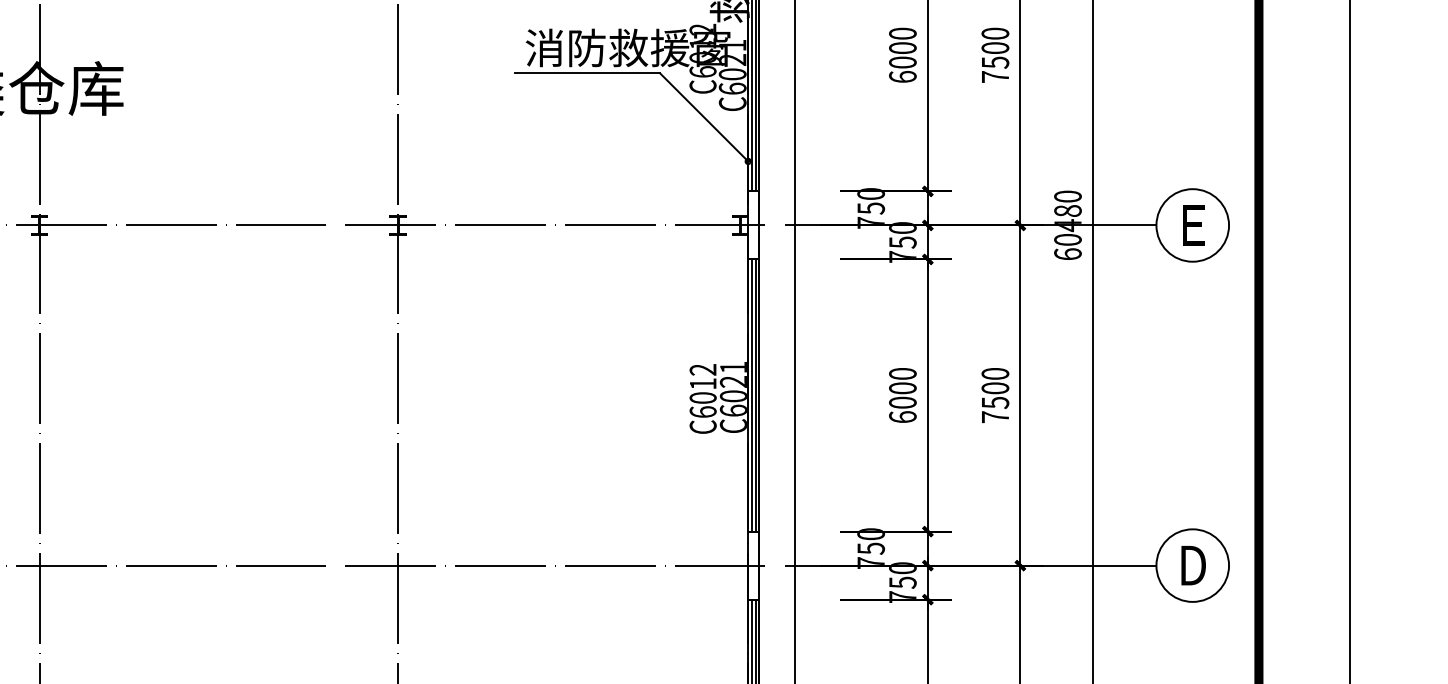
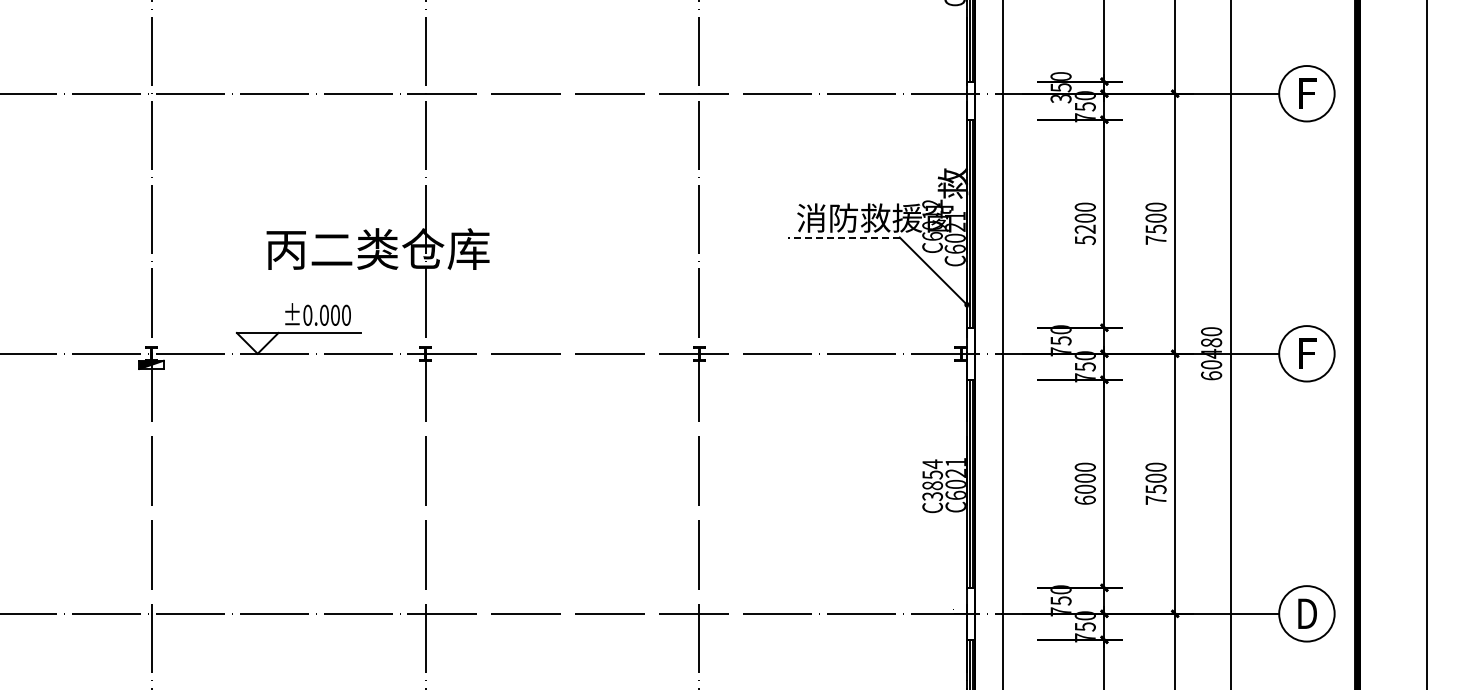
text: (901, 69) -> (1084, 234), 6000 -> 5200
line: (587, 73) -> (844, 237), solid -> dashed
text: (1196, 225) -> (1309, 353), E -> F
text: (702, 391) -> (932, 480), C6012 -> C3854

